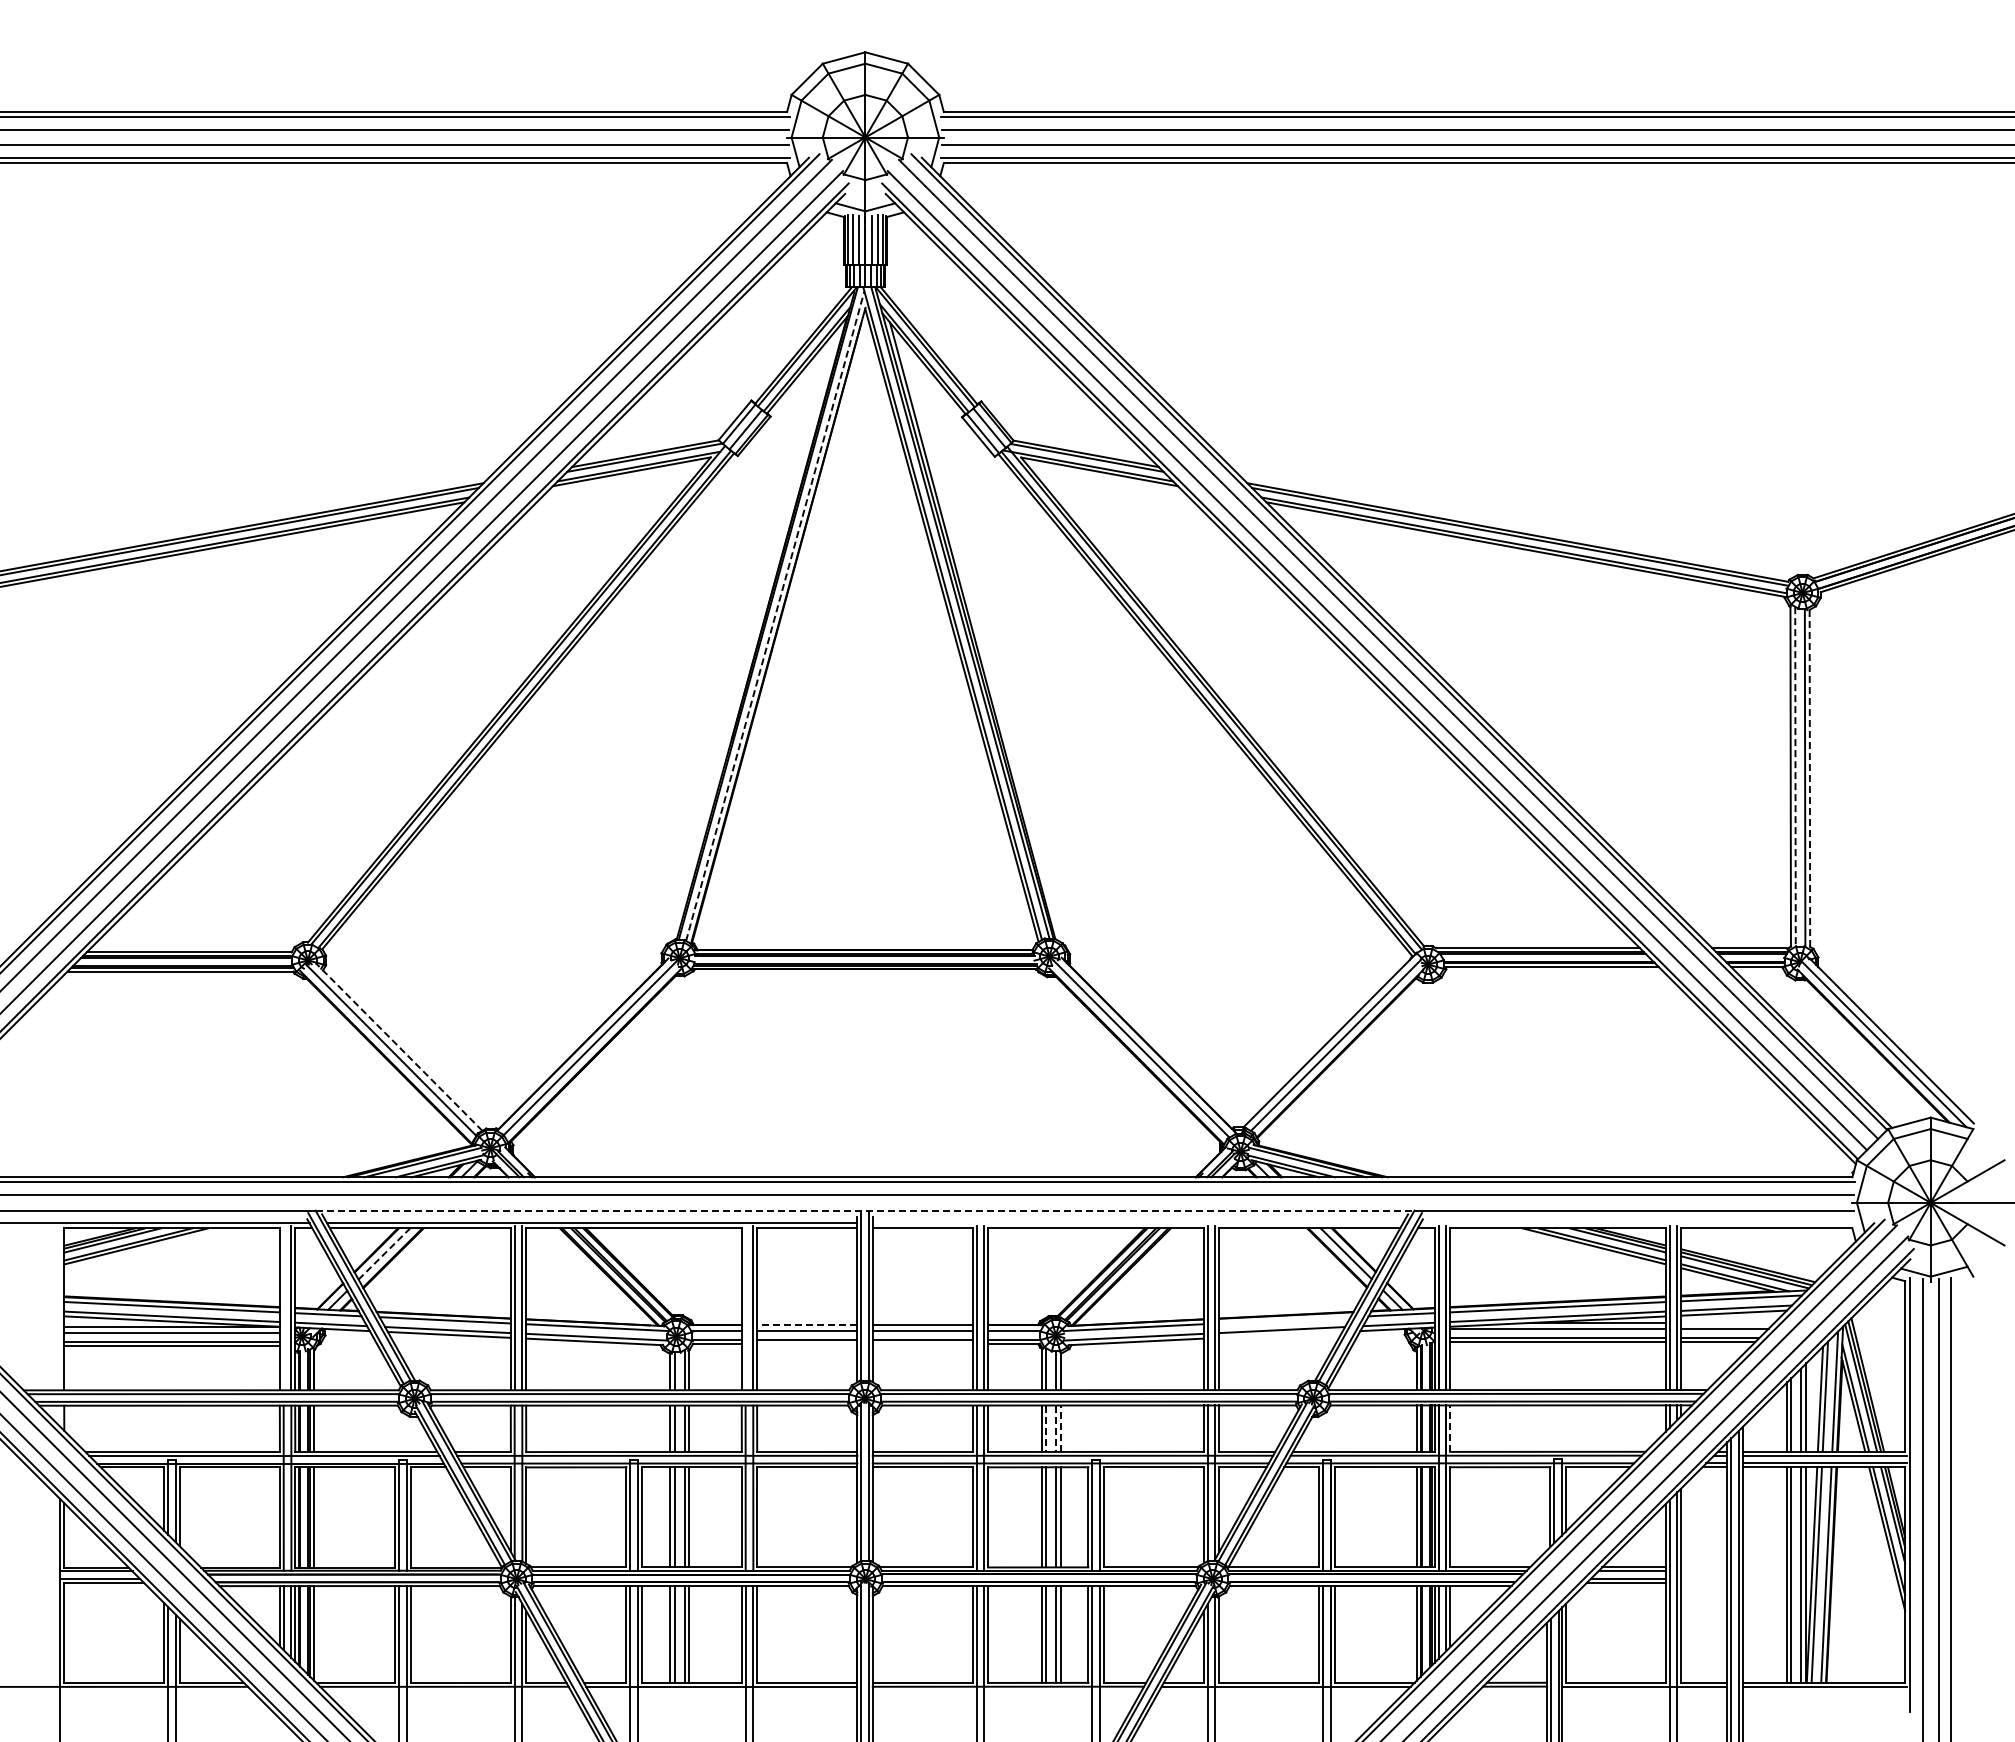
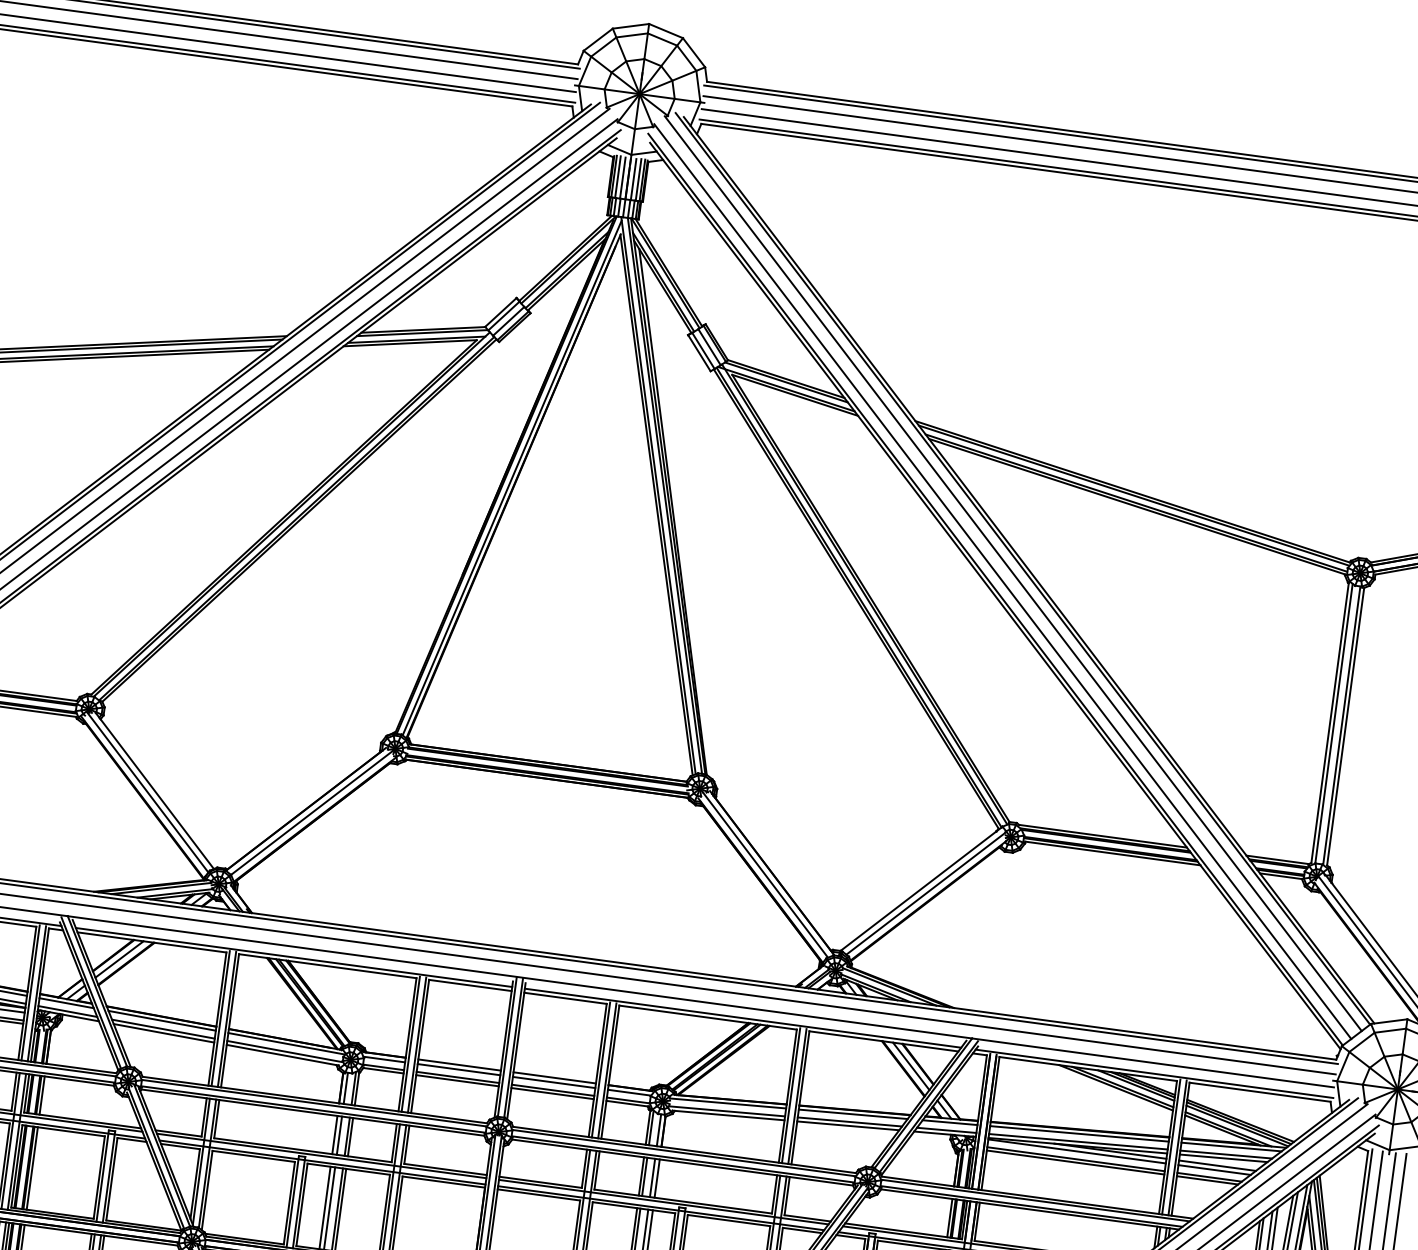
line: (775, 616) -> (512, 478), dashed -> solid
line: (1795, 776) -> (1334, 723), dashed -> solid
line: (1809, 778) -> (1345, 726), dashed -> solid
line: (399, 1047) -> (154, 791), dashed -> solid
line: (865, 1210) -> (520, 977), dashed -> solid
line: (1137, 1223) -> (742, 1018), added
line: (1637, 1223) -> (1154, 1073), added
line: (384, 1253) -> (119, 959), dashed -> solid
line: (283, 1308) -> (30, 993), added
line: (745, 1308) -> (410, 1044), added
line: (1284, 1320) -> (852, 1114), added
line: (1727, 1322) -> (1217, 1165), added
line: (806, 1325) -> (458, 1065), dashed -> solid
line: (1280, 1334) -> (848, 1125), added
line: (807, 1344) -> (457, 1081), added
line: (922, 1344) -> (552, 1093), added
line: (1061, 1428) -> (657, 1178), dashed -> solid
line: (1450, 1428) -> (977, 1221), dashed -> solid
line: (1046, 1429) -> (644, 1177), dashed -> solid
line: (1055, 1429) -> (652, 1178), dashed -> solid

